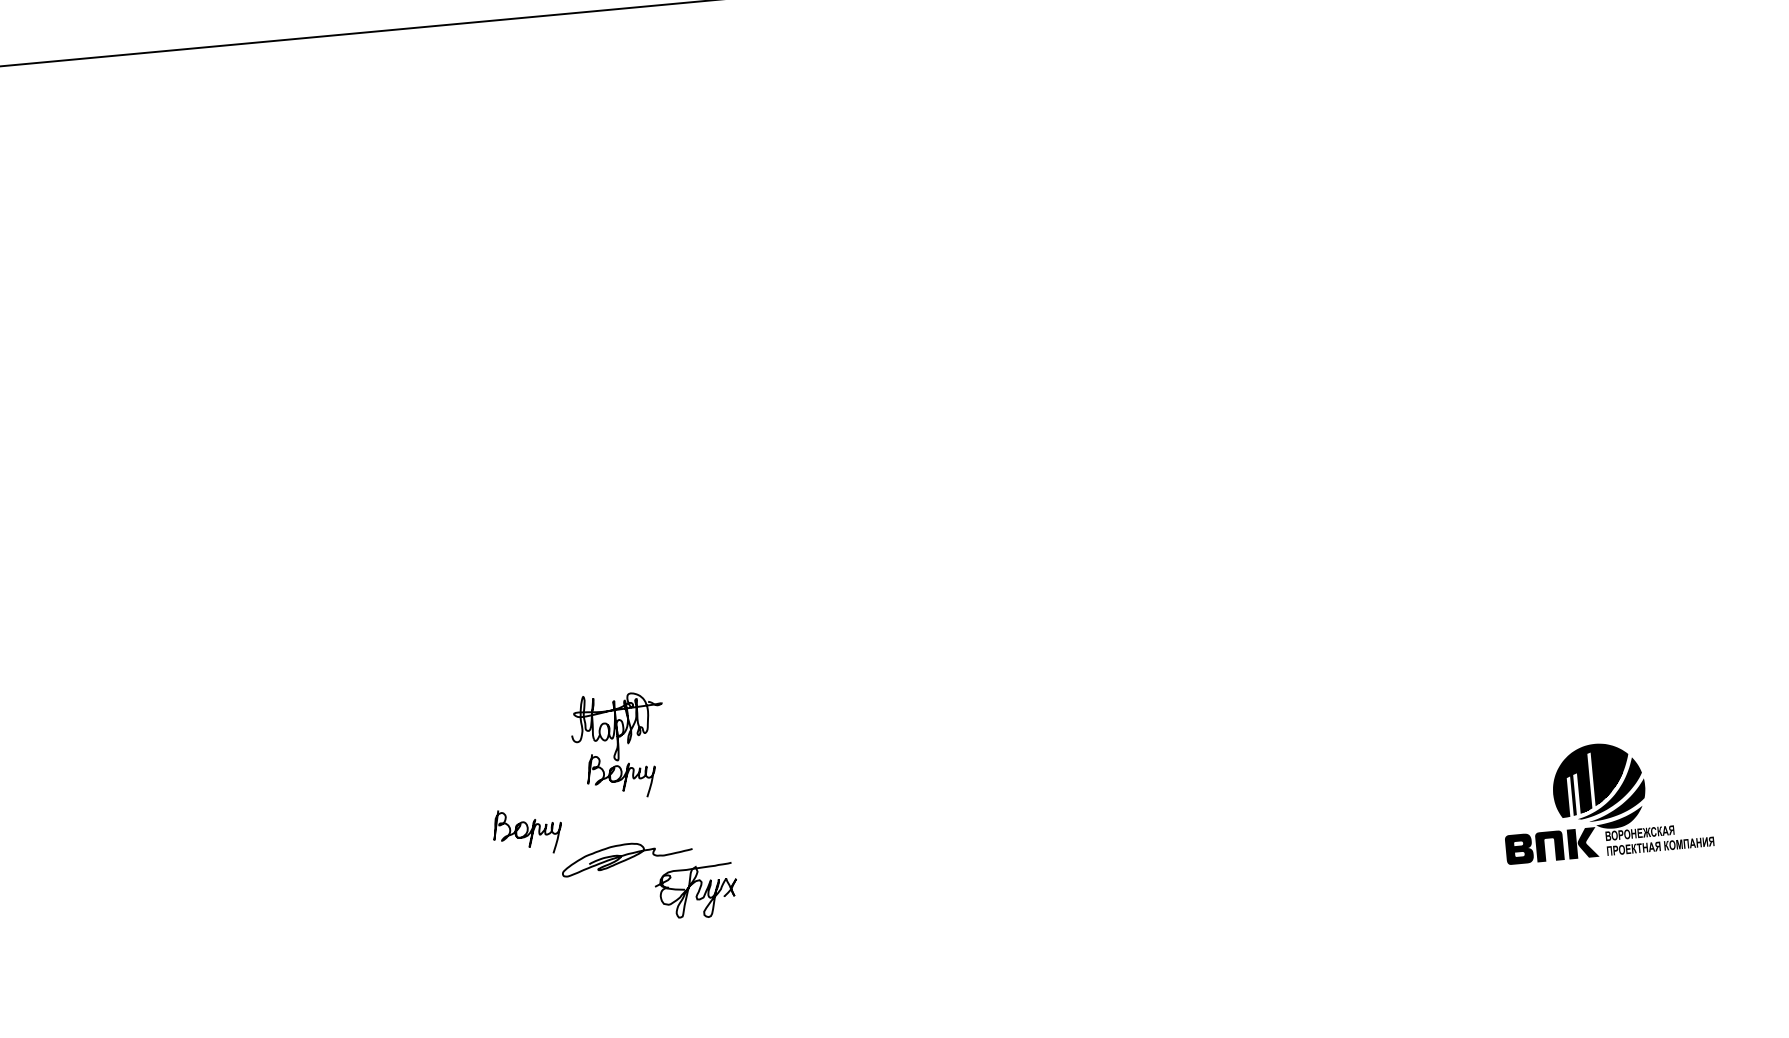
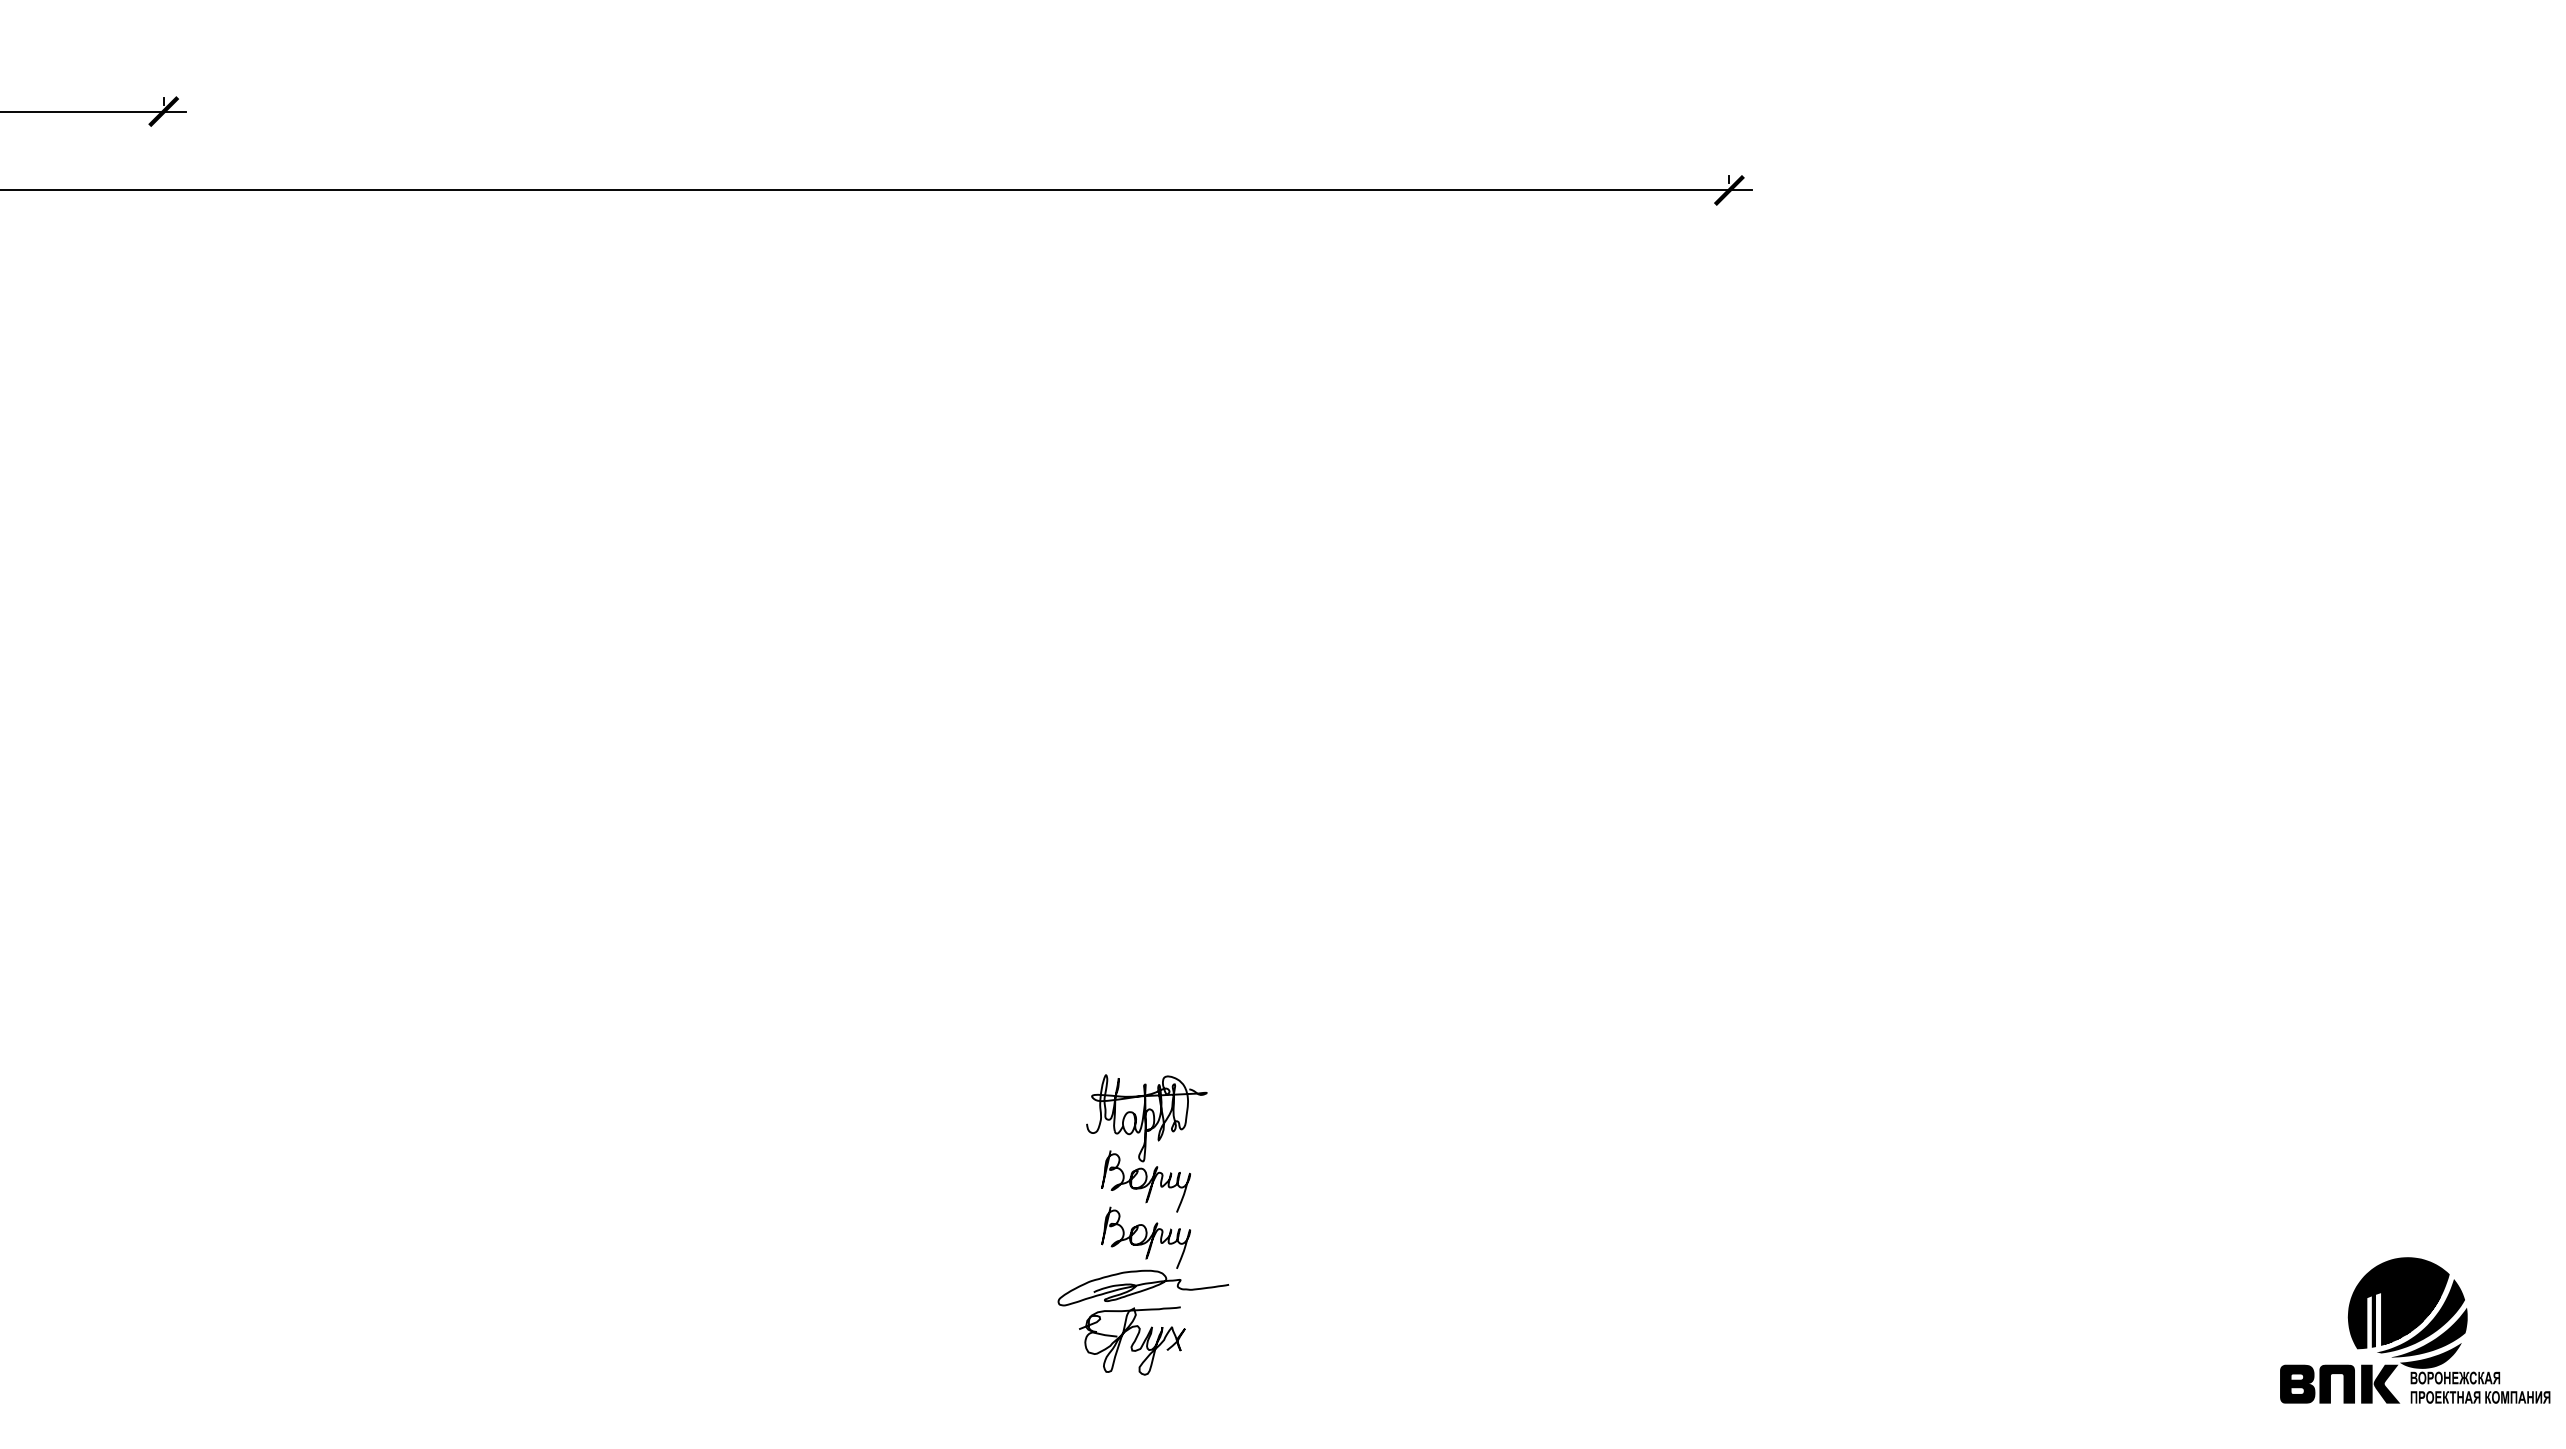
curve: (527, 831) -> (1146, 1237), moved
part: (696, 891) -> (1132, 1340), moved

